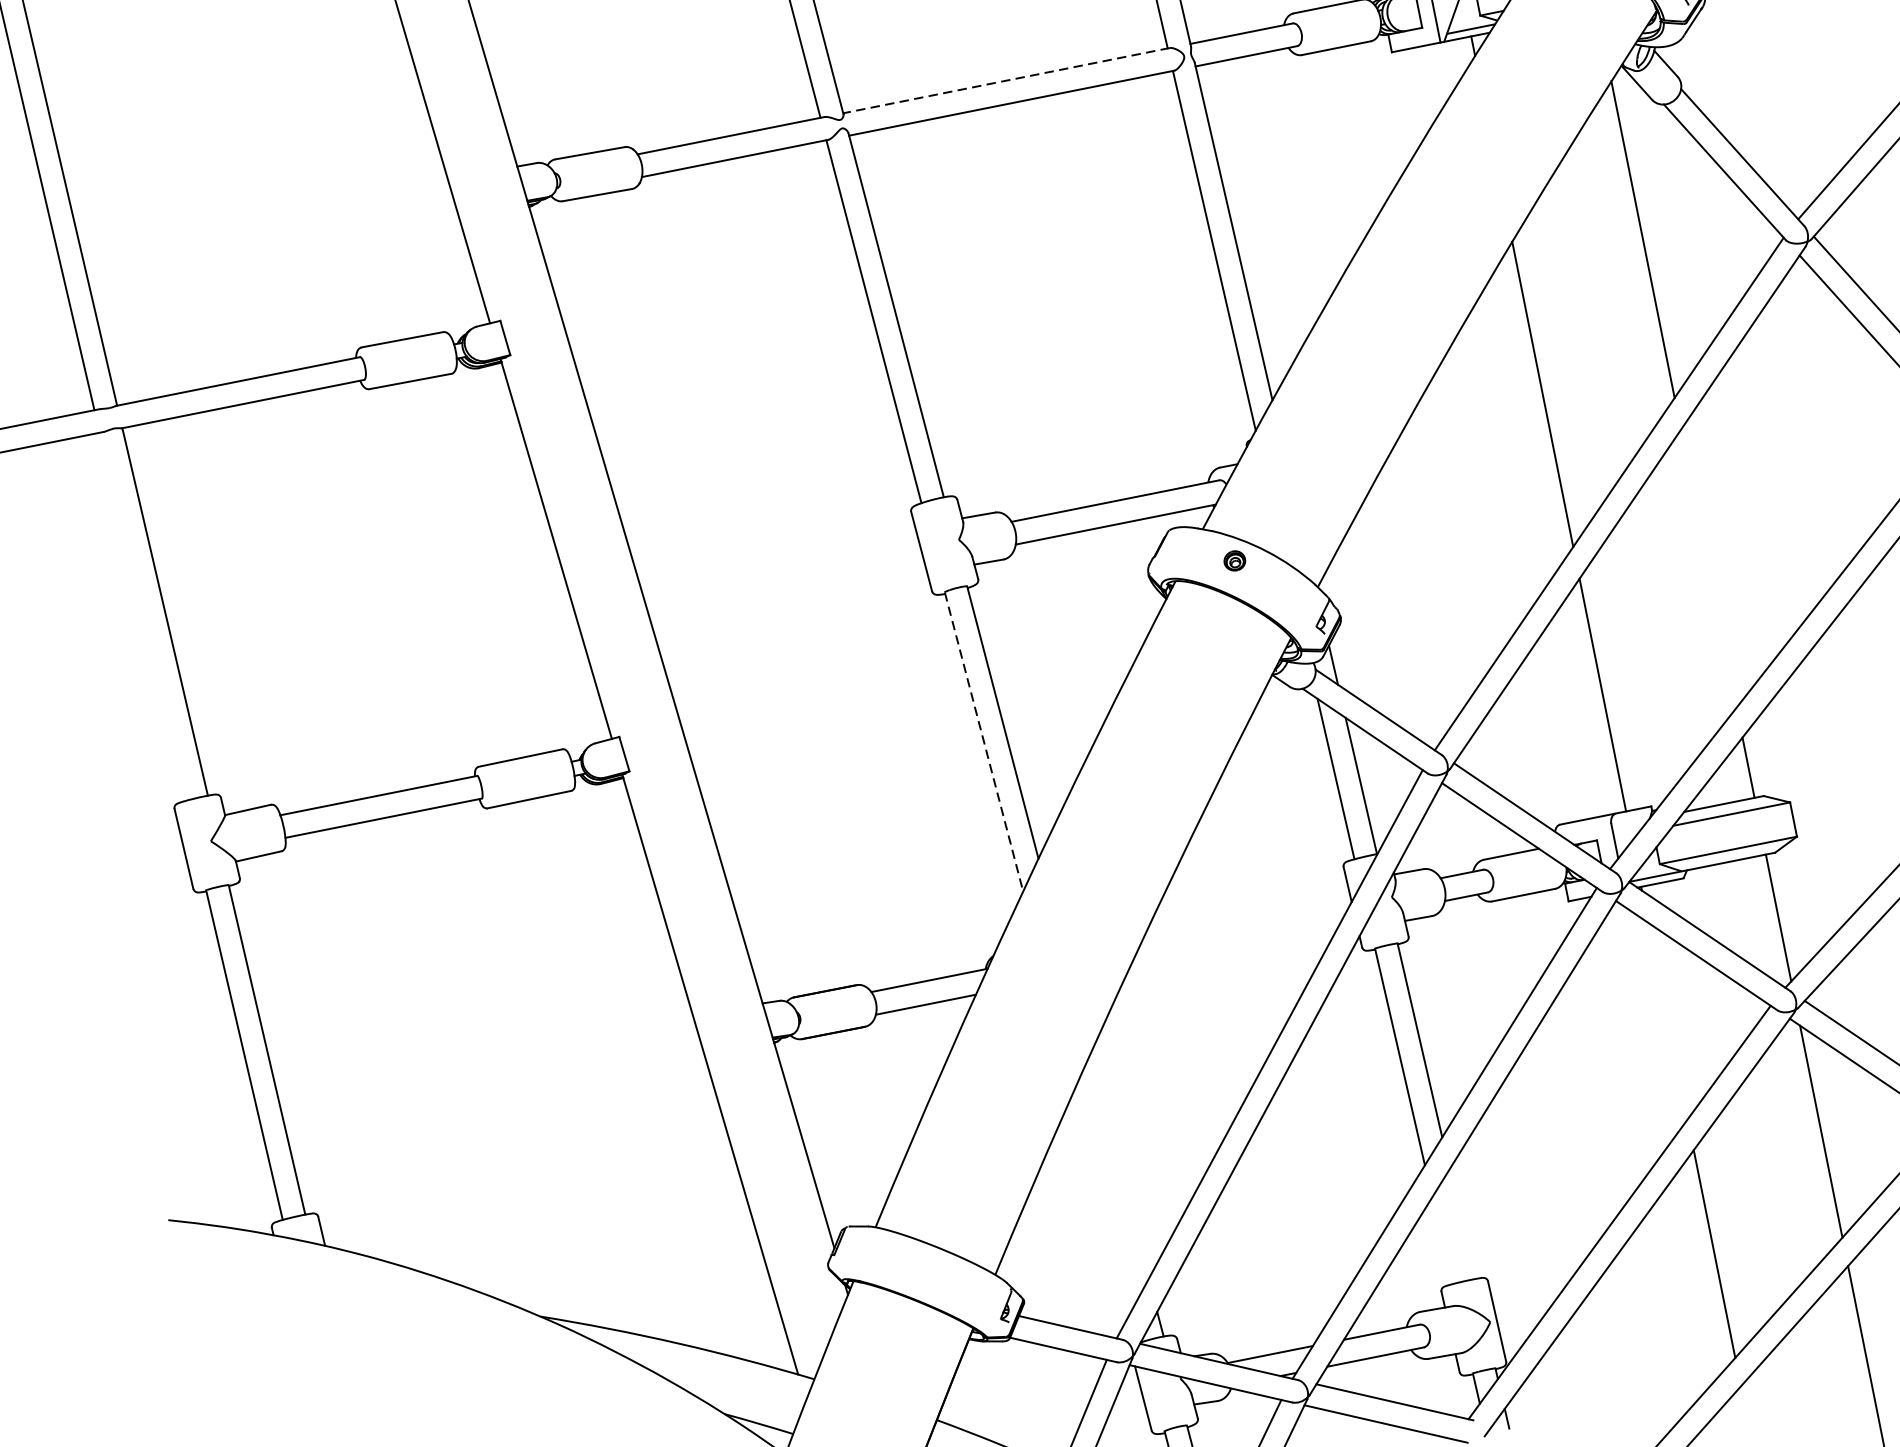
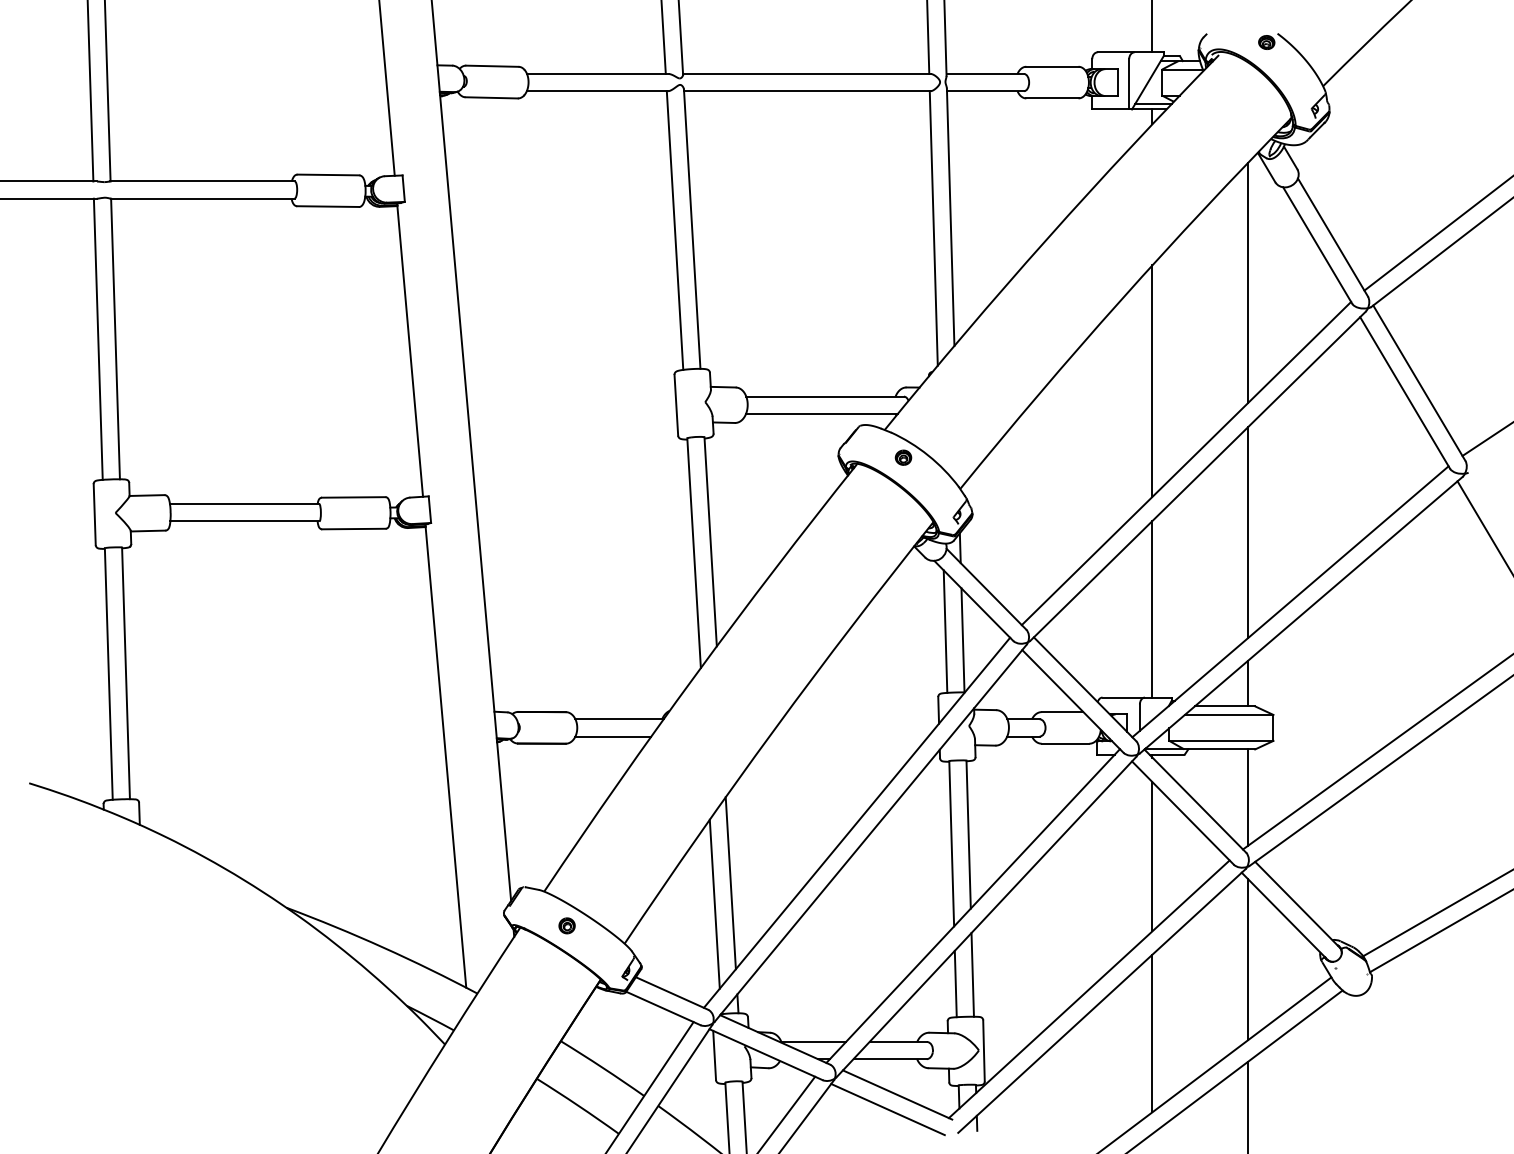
line: (1005, 80) -> (806, 73), dashed -> solid
line: (1709, 568) -> (1248, 532), added
line: (141, 616) -> (97, 338), added
line: (984, 742) -> (694, 553), dashed -> solid
line: (1667, 1020) -> (1152, 856), added
line: (1118, 1167) -> (730, 883), added
line: (1103, 1198) -> (714, 903), added
line: (1461, 1223) -> (972, 974), added
line: (1441, 1240) -> (955, 983), added
part: (913, 1266) -> (566, 925), added

